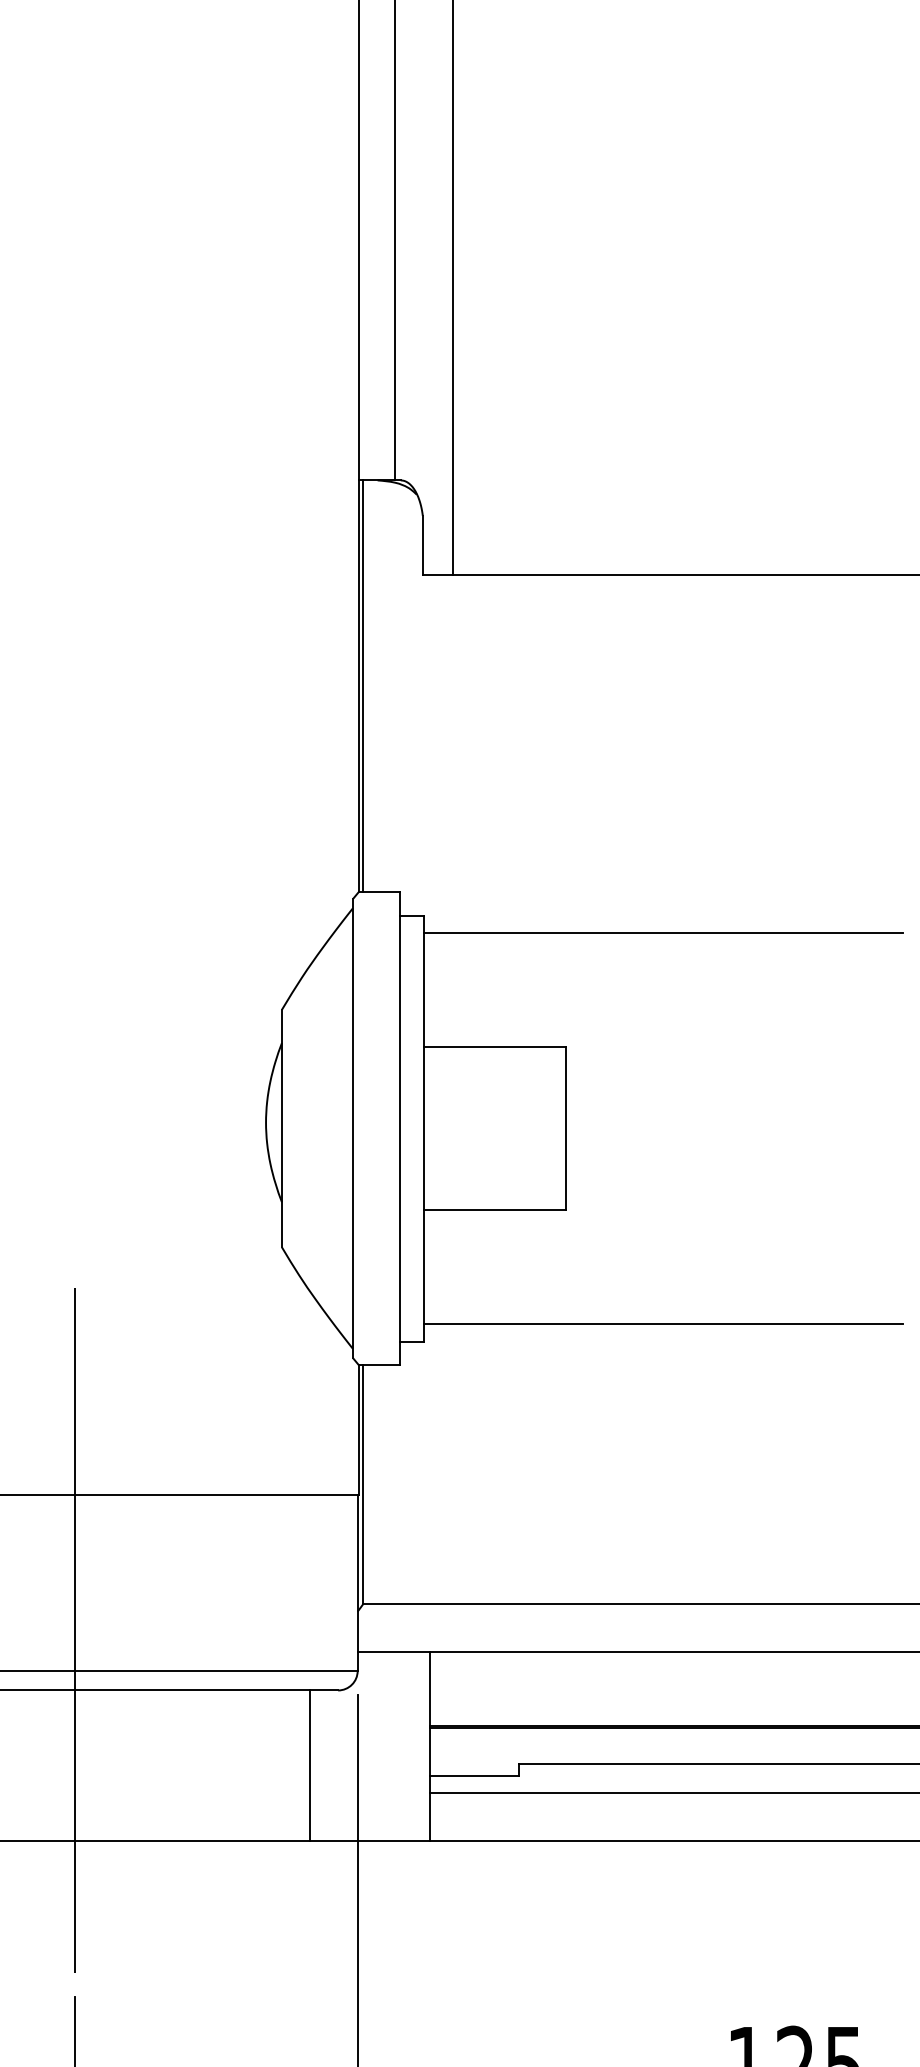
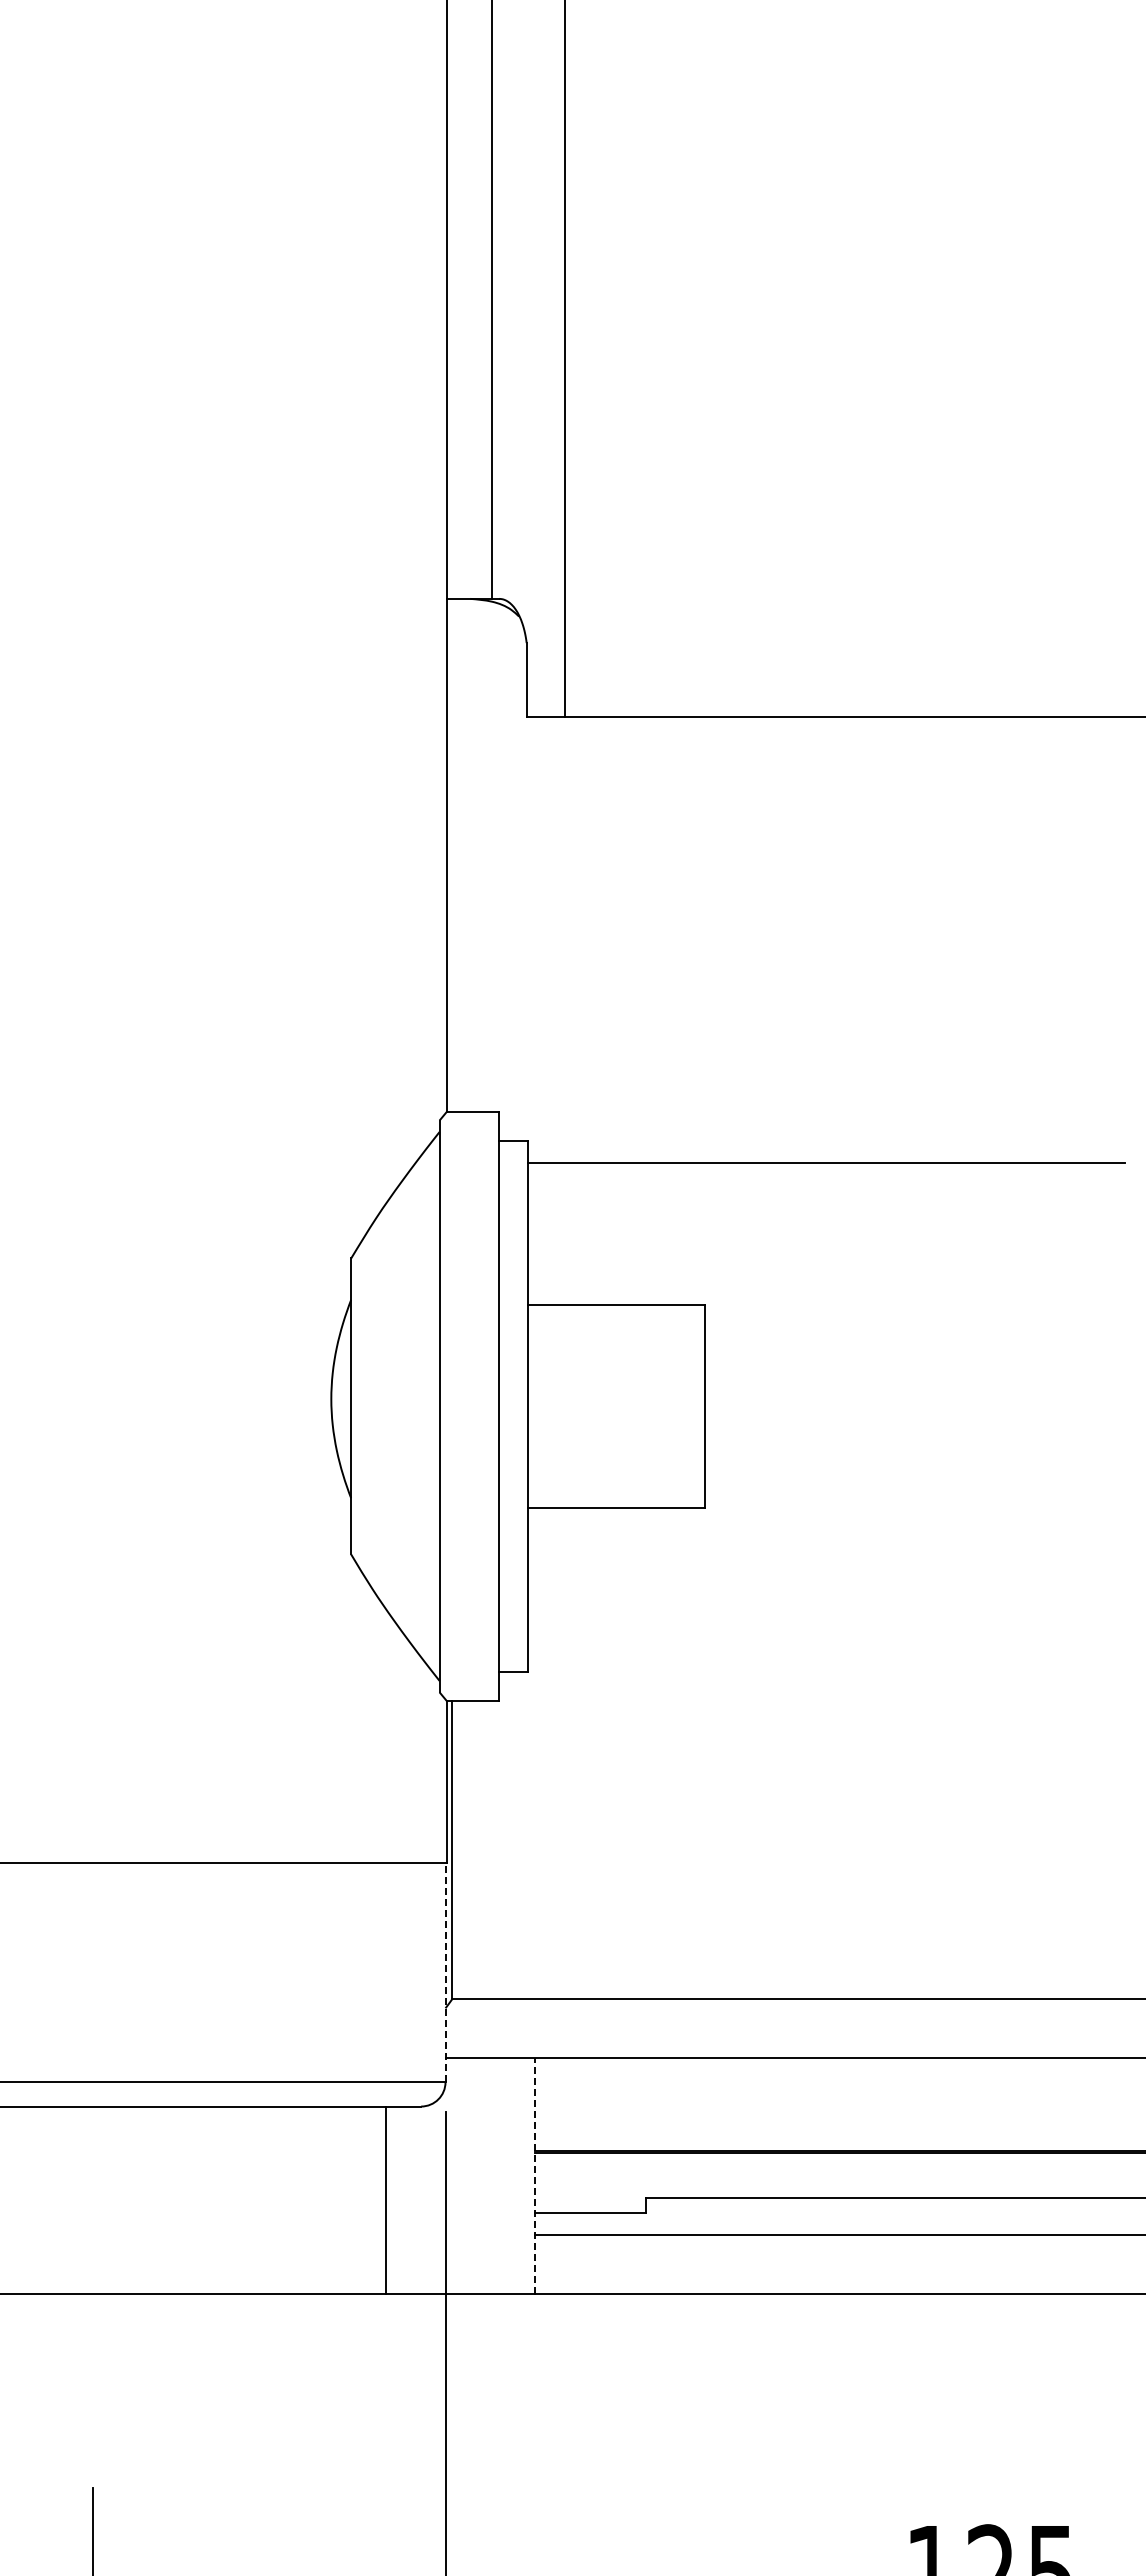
line: (363, 685) -> (452, 854), removed
line: (663, 1323) -> (826, 1649), removed
line: (357, 1582) -> (445, 1972), solid -> dashed
line: (75, 1631) -> (93, 2032), removed
line: (429, 1745) -> (535, 2175), solid -> dashed

